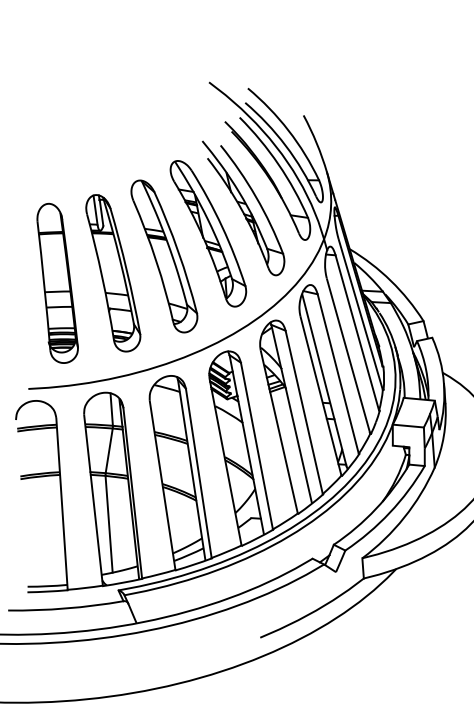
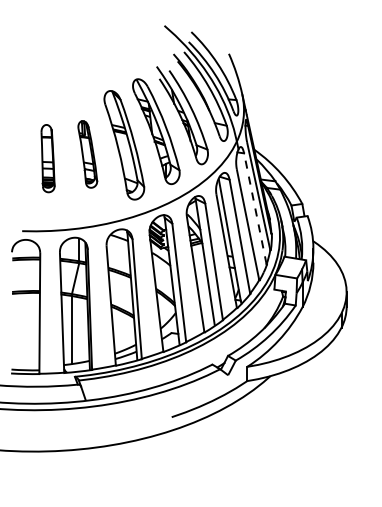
part: (113, 273) -> (87, 154), size x0.6
part: (56, 283) -> (47, 158), size x0.6
line: (357, 332) -> (255, 208), solid -> dashed

